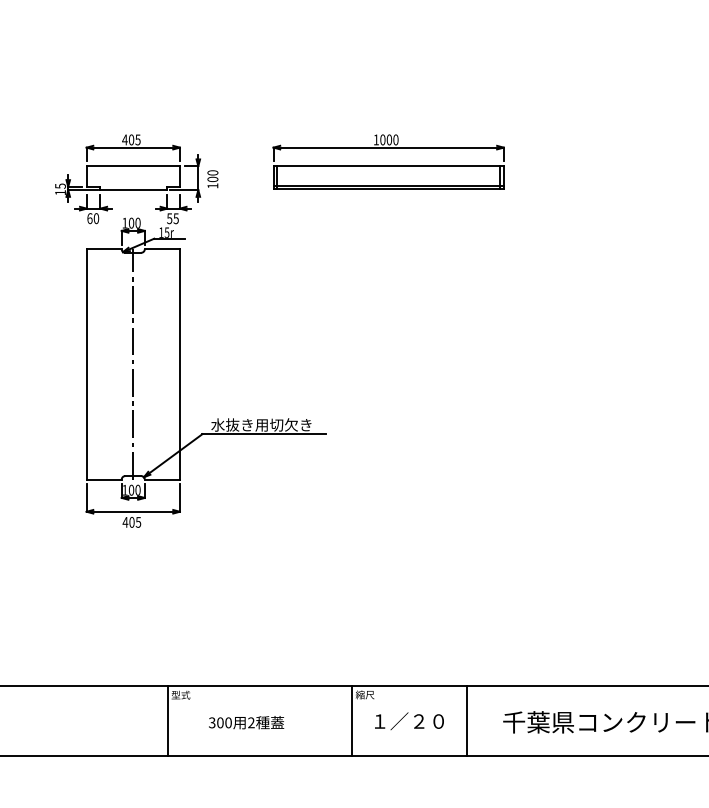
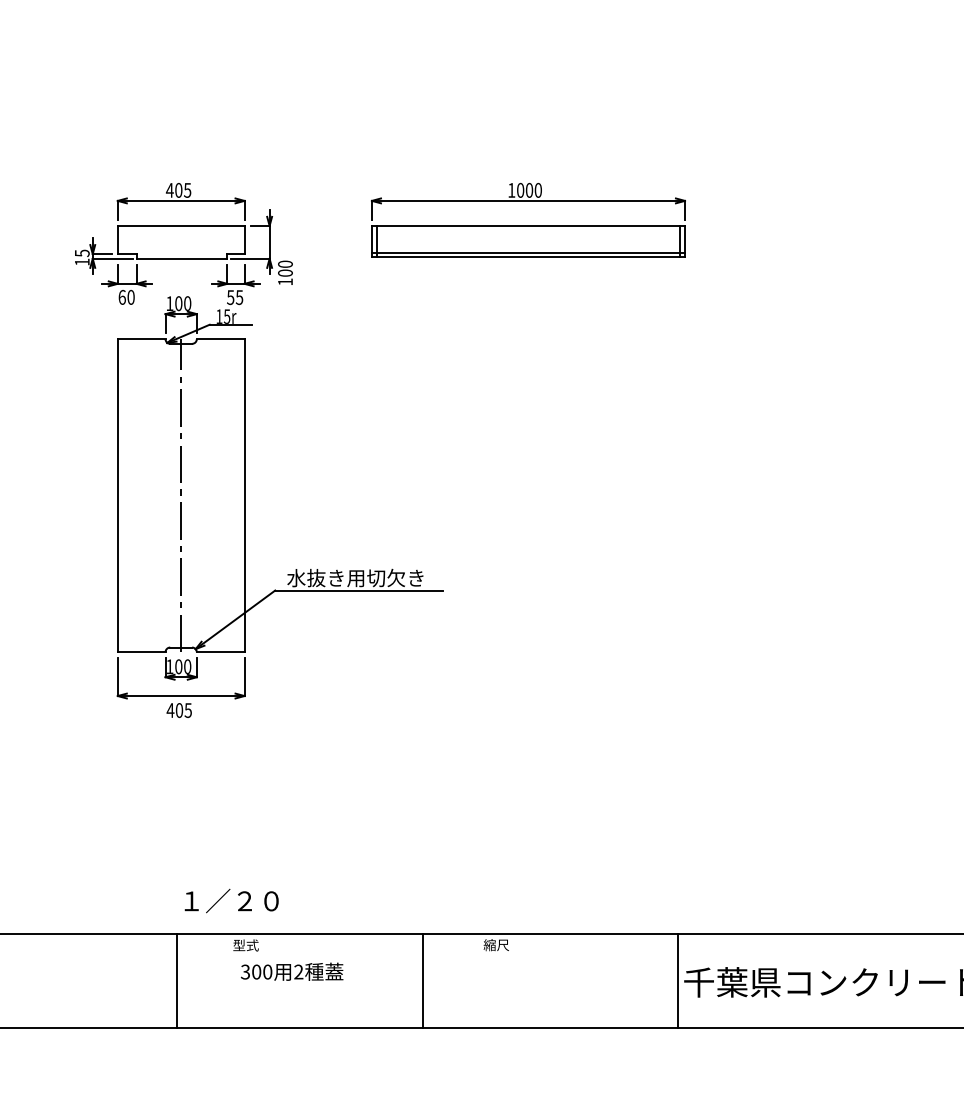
text: (212, 178) -> (285, 272), moved
line: (168, 720) -> (176, 980), moved
line: (351, 720) -> (422, 980), moved
text: (409, 720) -> (231, 900), moved
line: (467, 720) -> (677, 980), moved
text: (246, 722) -> (291, 971), moved

